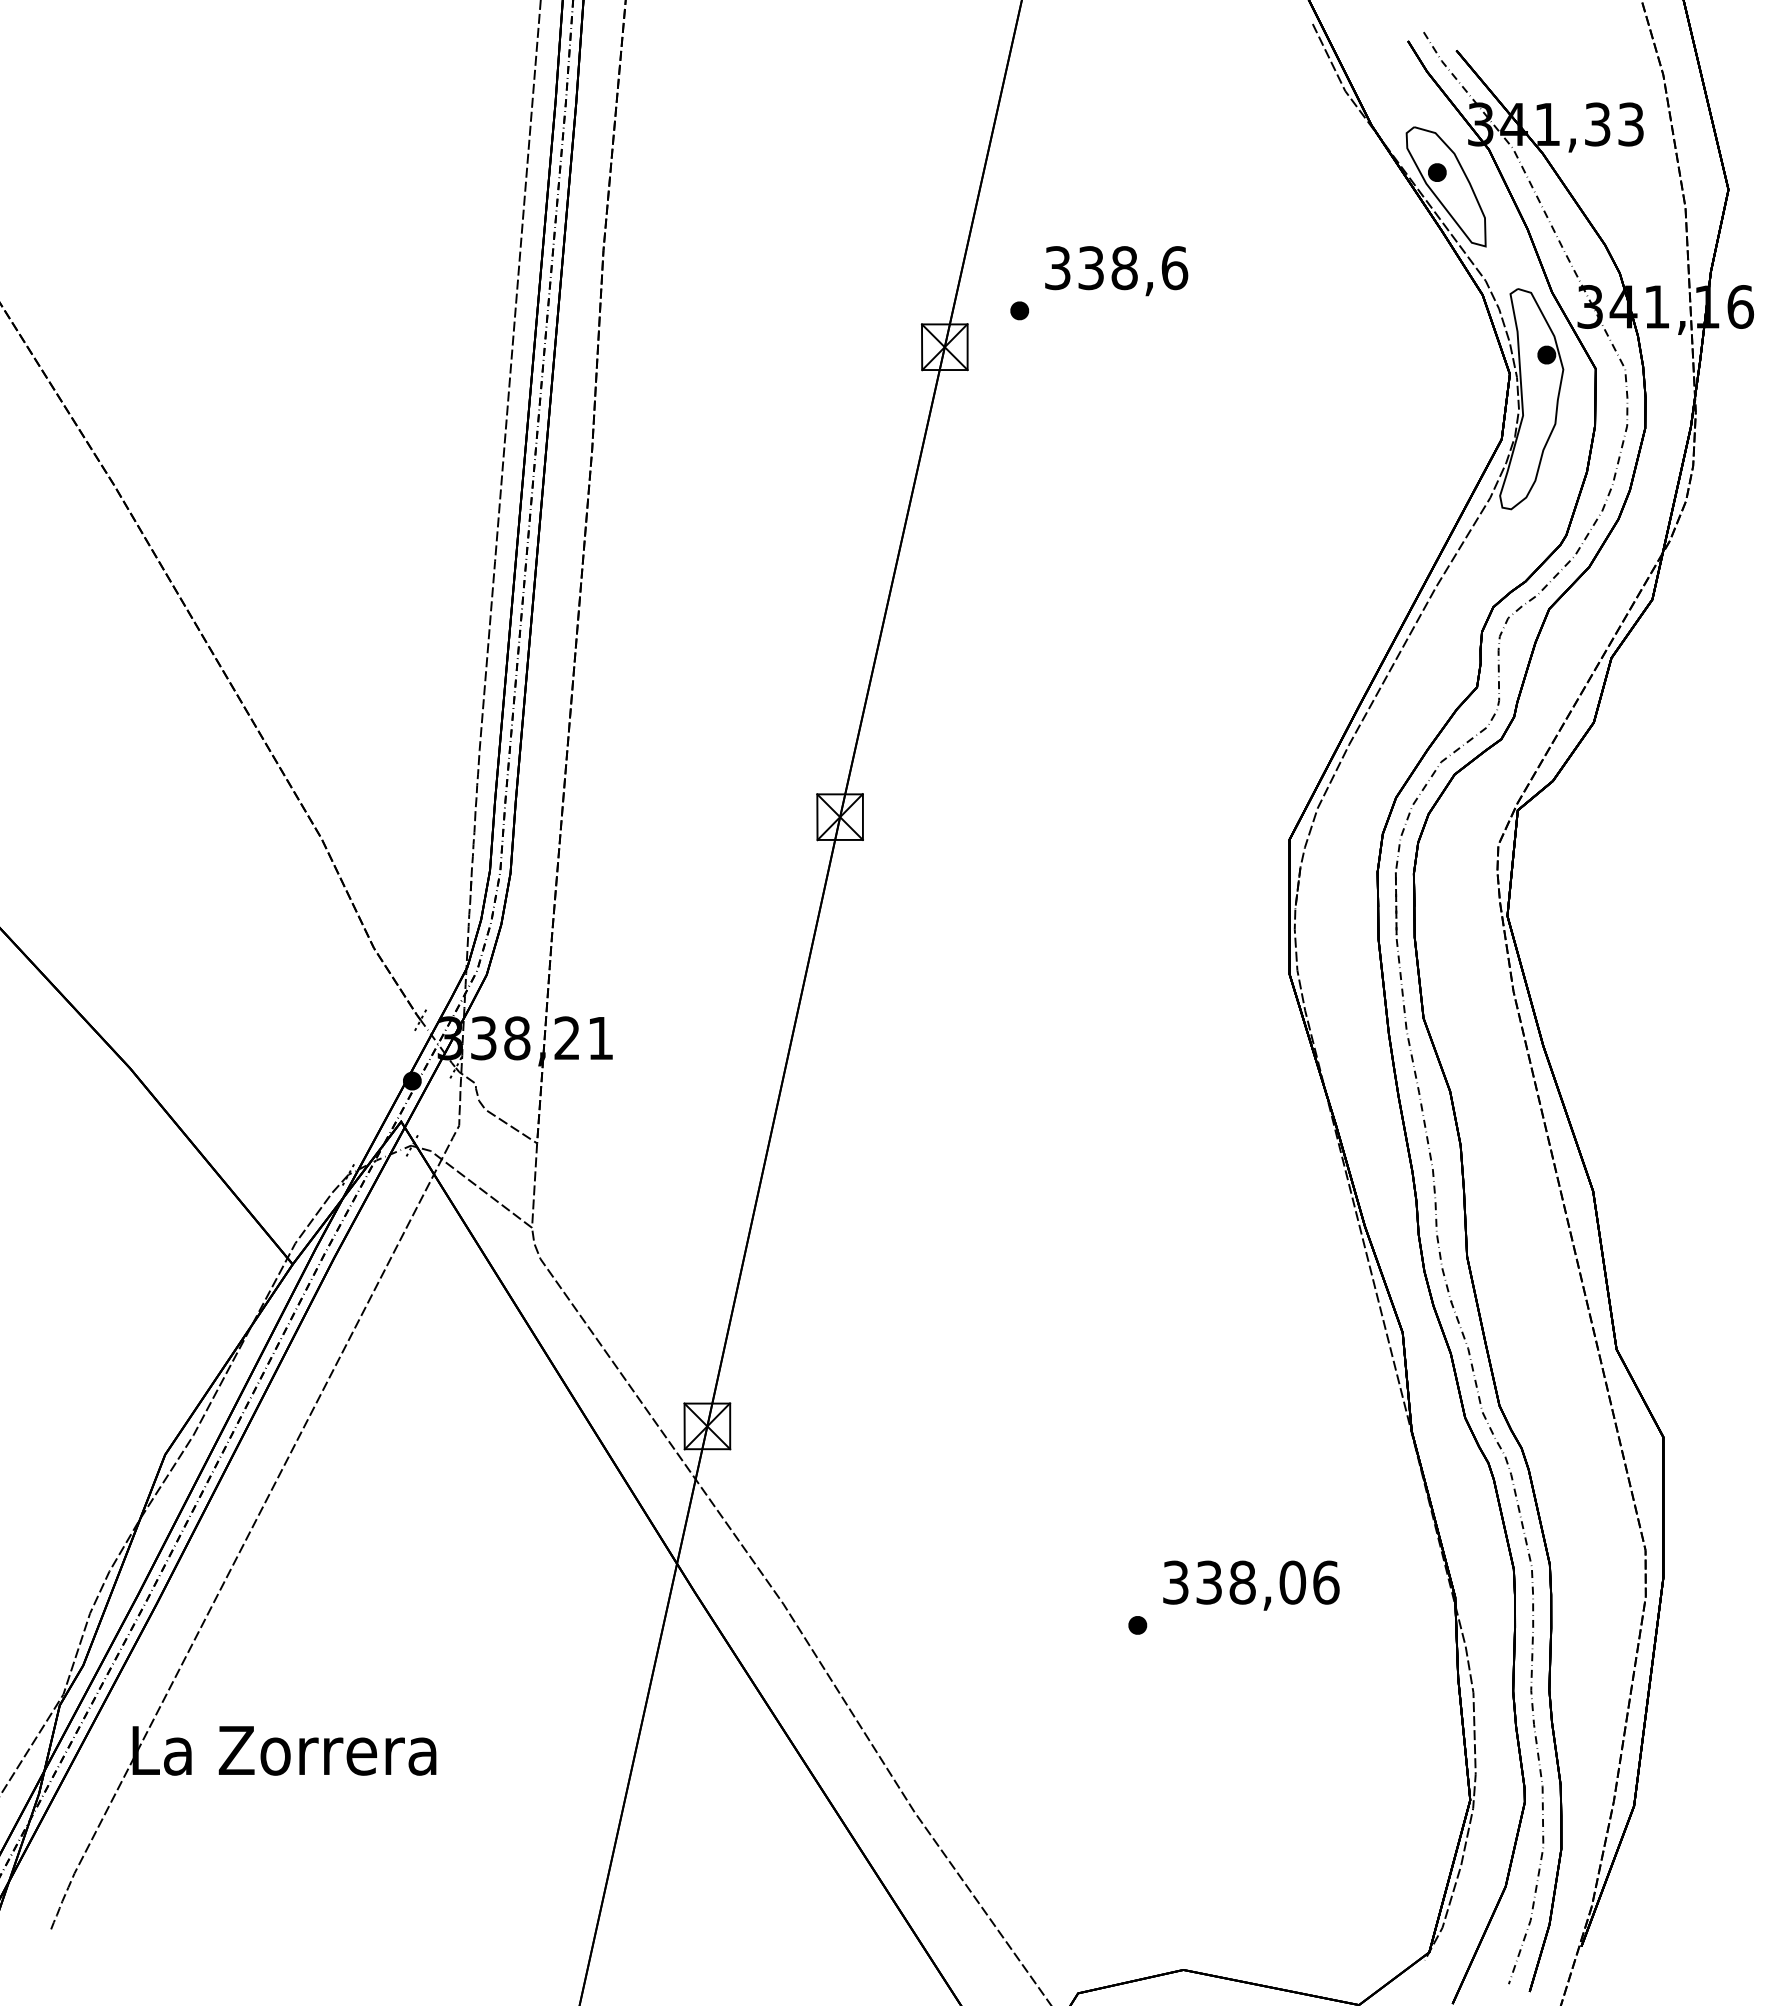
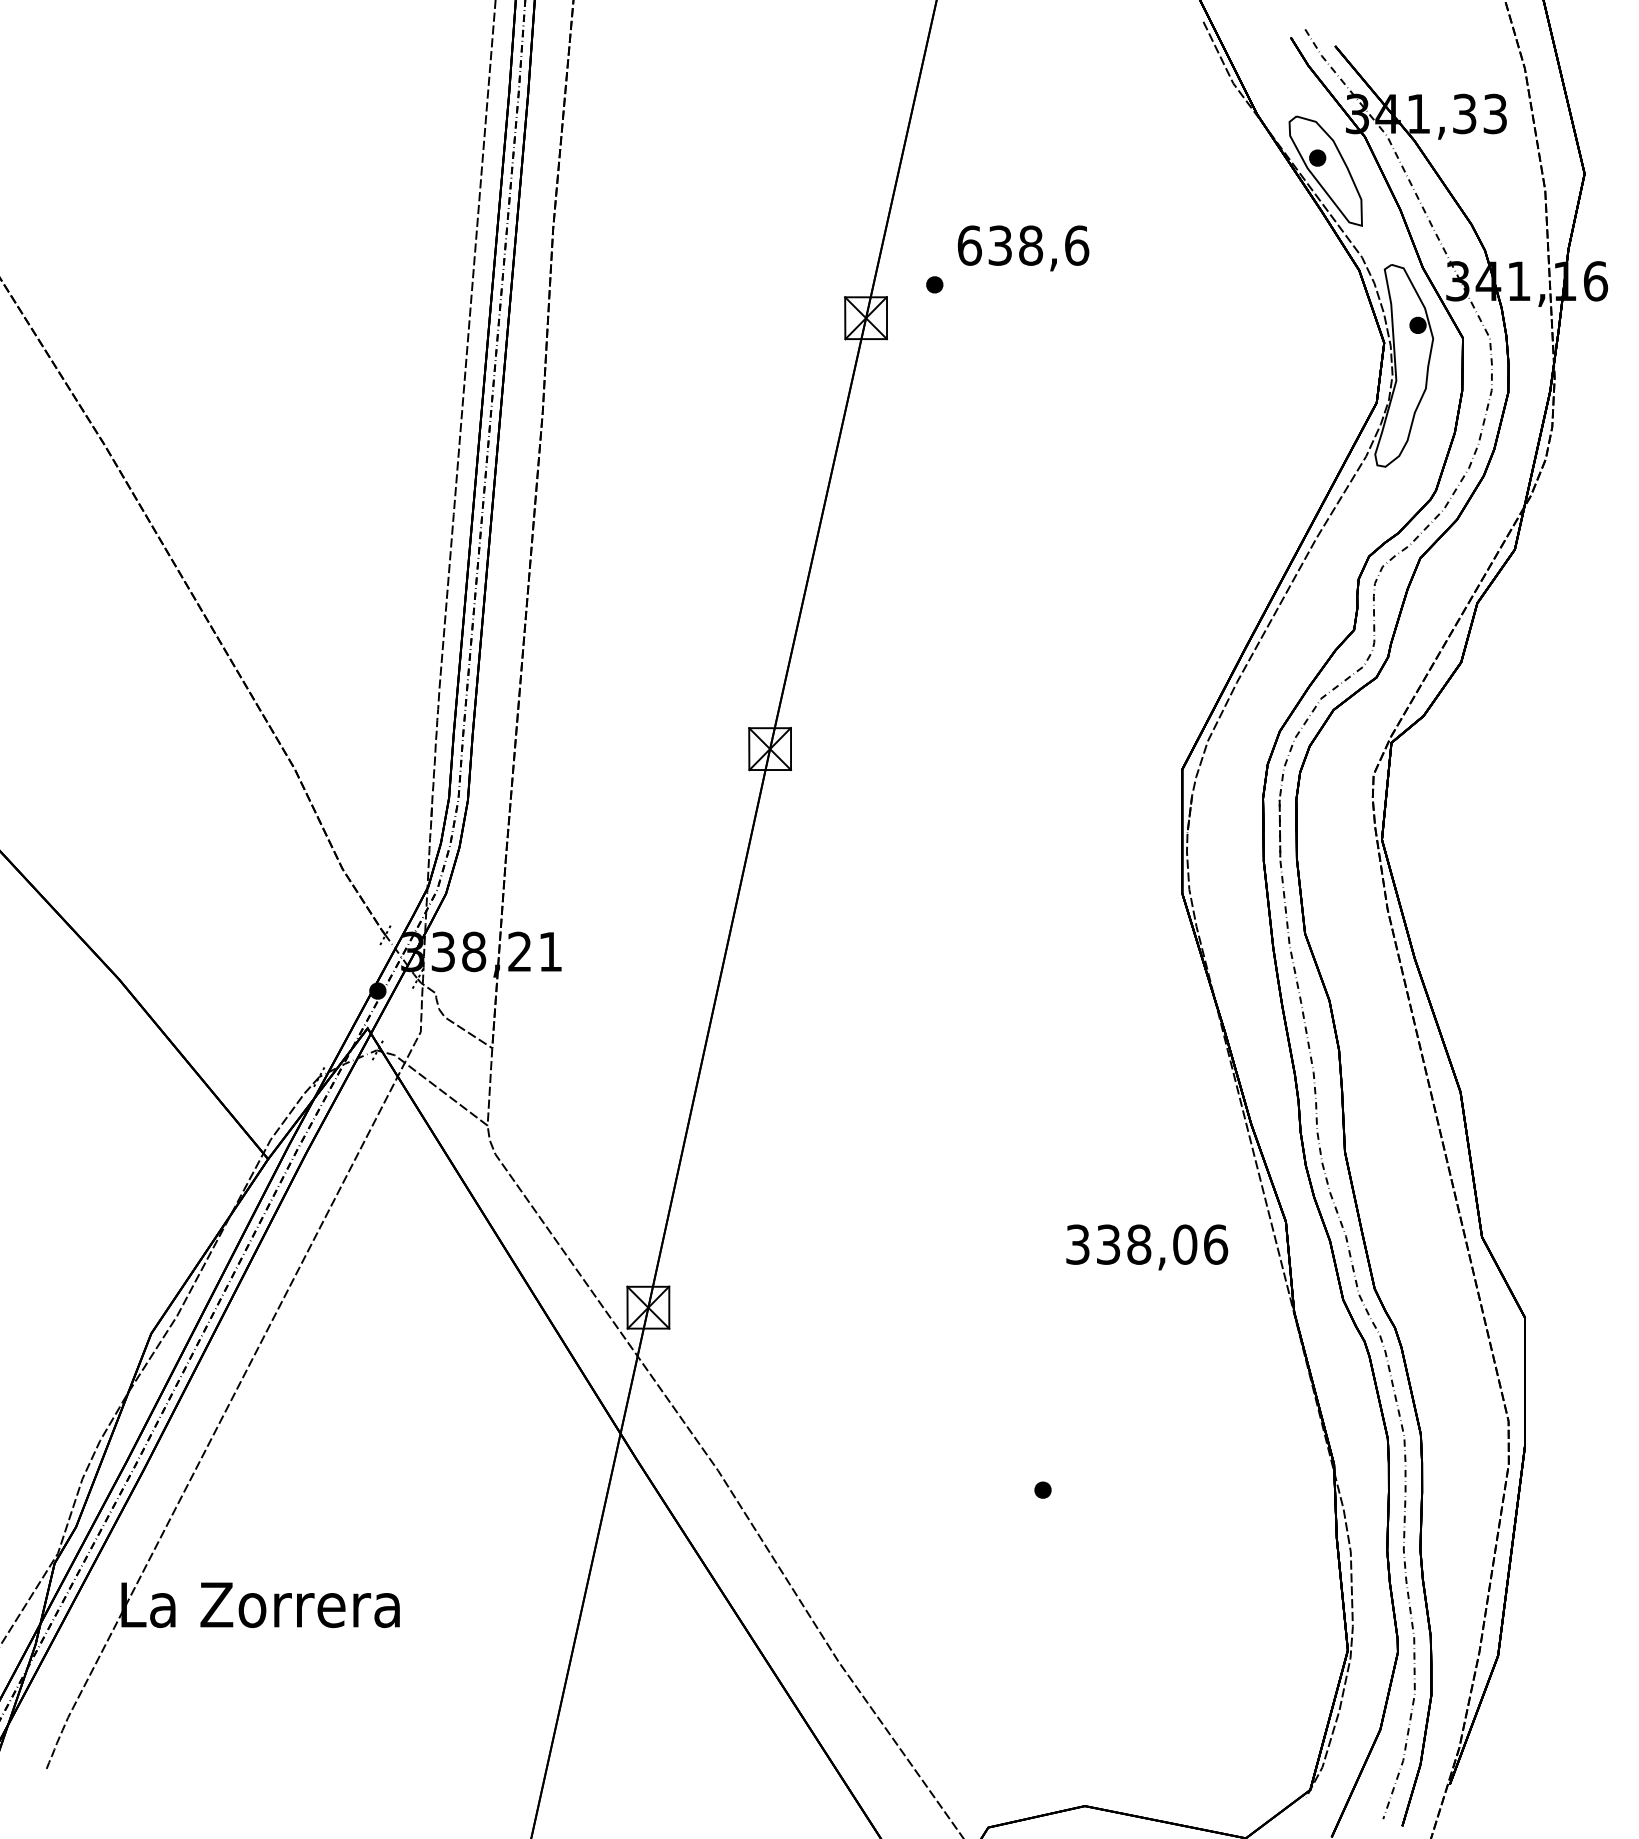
text: (1057, 268) -> (969, 246), 338,6 -> 638,6
text: (1251, 1585) -> (1147, 1247), moved

